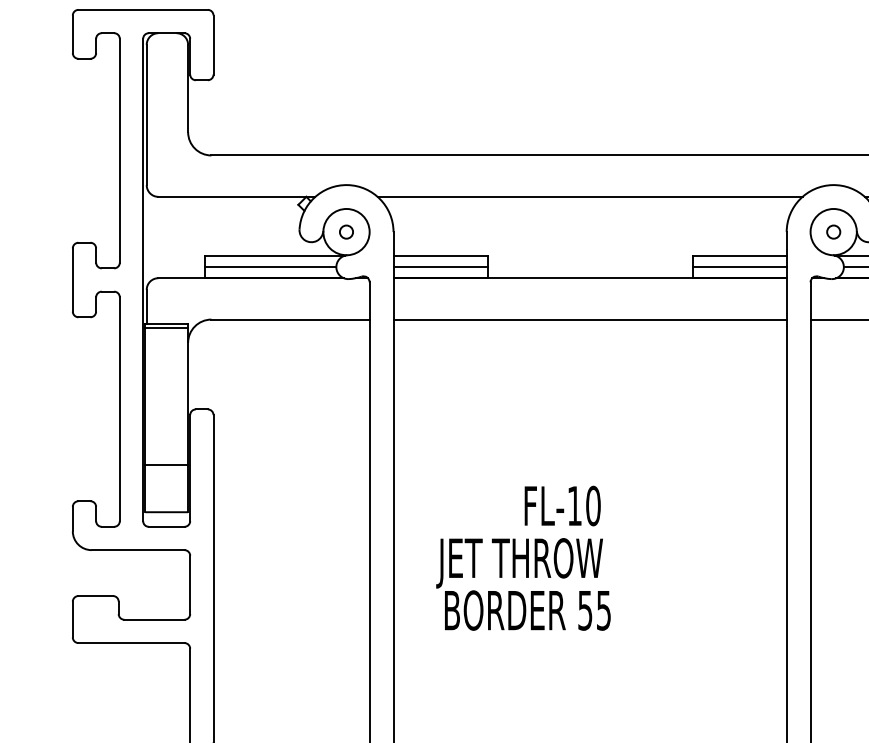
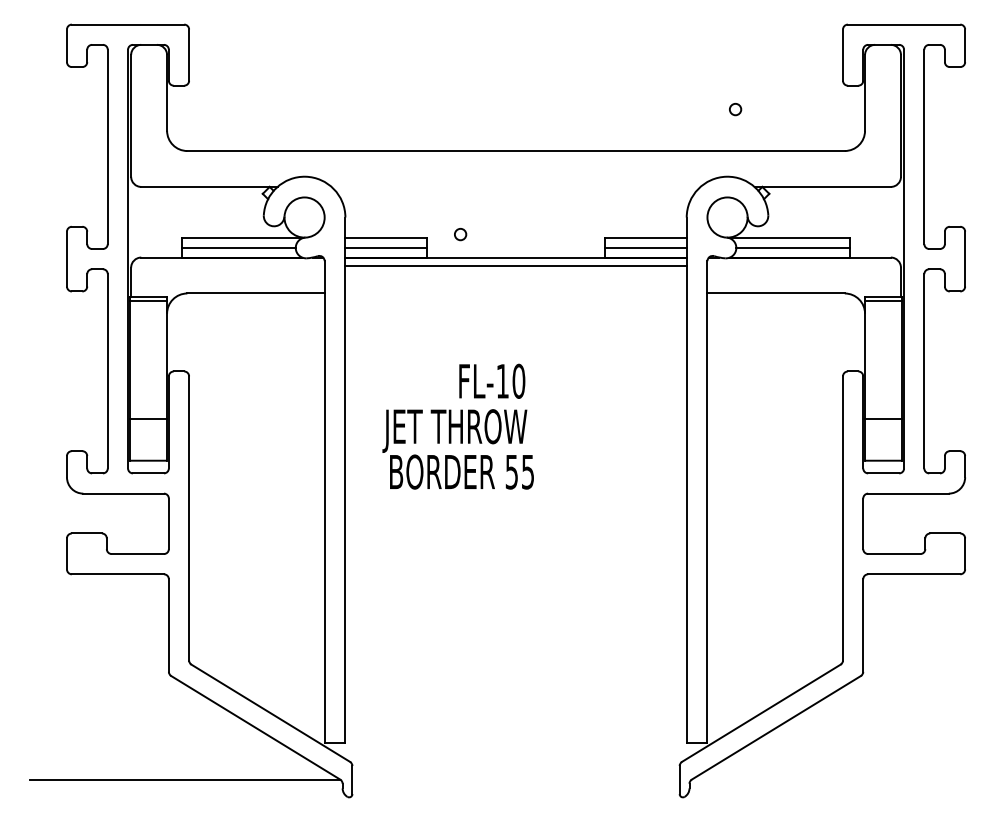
line: (589, 196) -> (515, 186), removed
circle: (346, 232) -> (460, 234), moved
circle: (833, 232) -> (735, 109), moved
line: (589, 319) -> (515, 266), moved
text: (522, 558) -> (457, 426), moved

